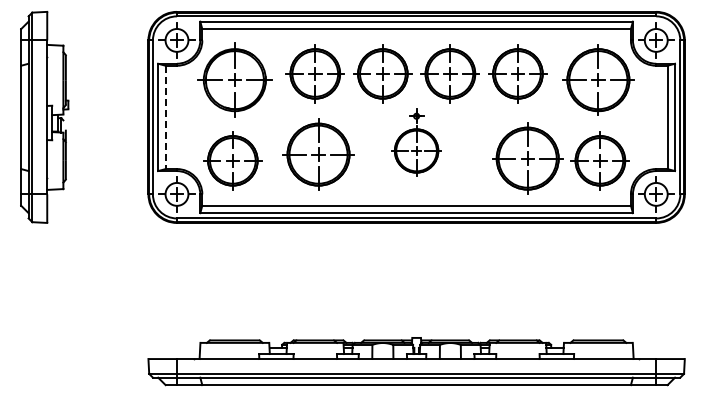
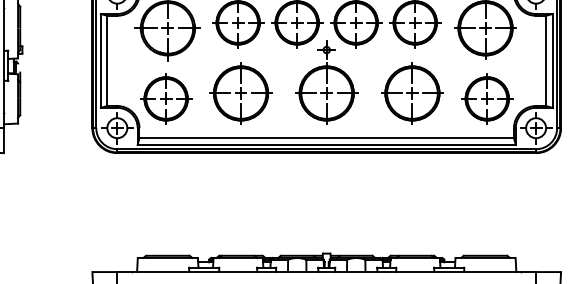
line: (165, 117) -> (107, 61), dashed -> solid
part: (416, 142) -> (326, 82), size x1.43
part: (527, 158) -> (412, 93), moved

